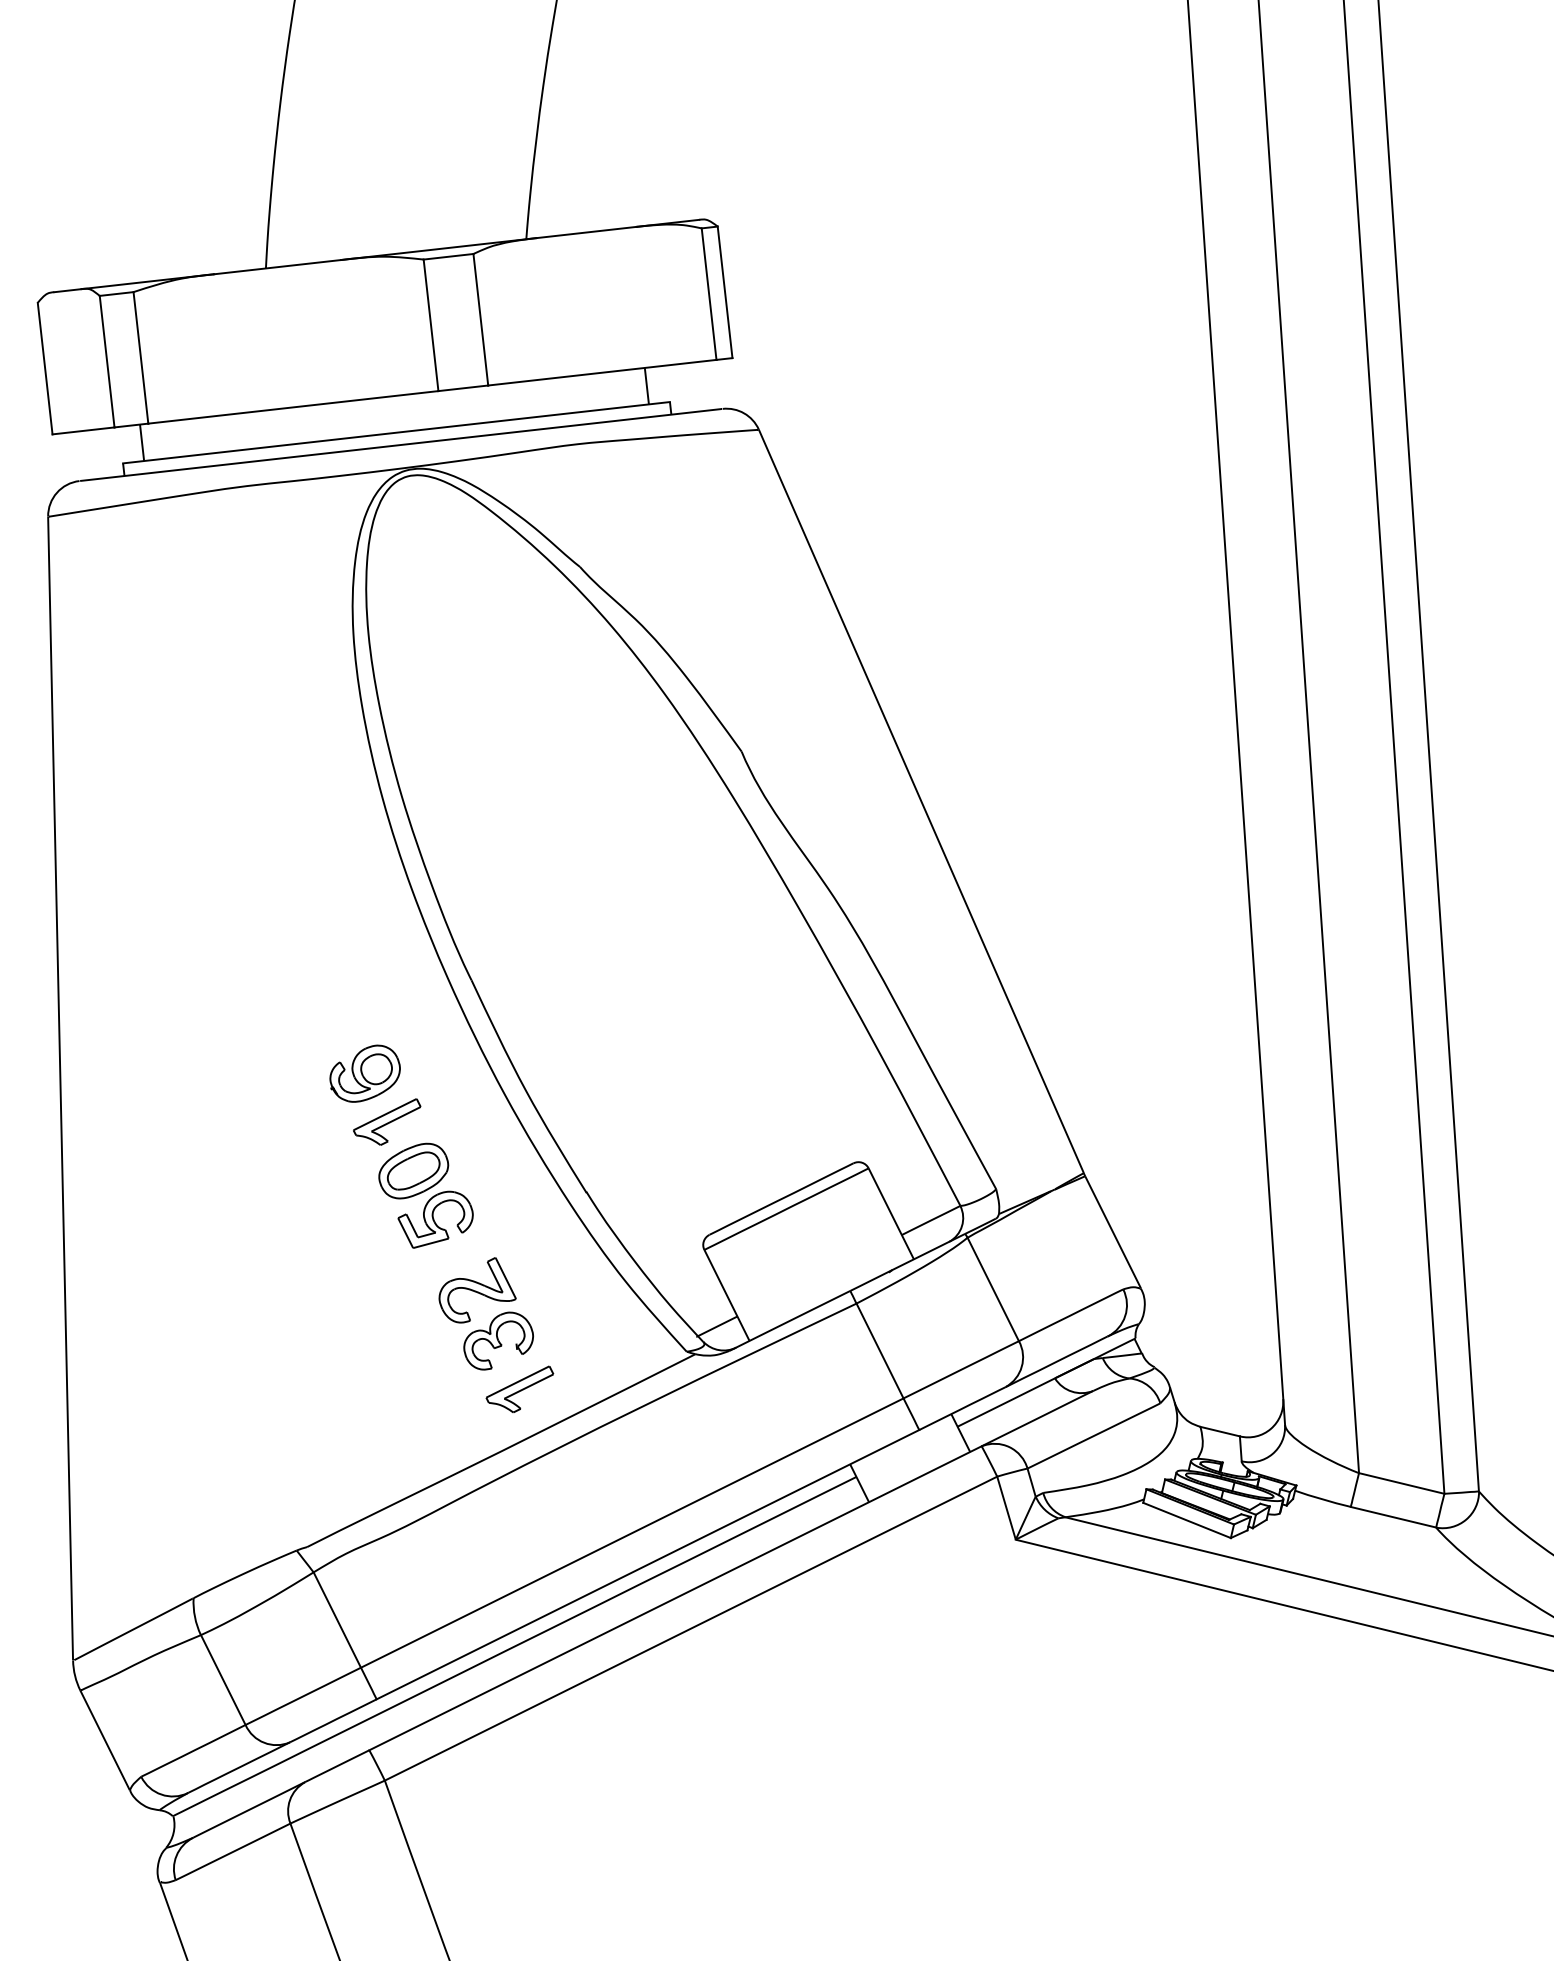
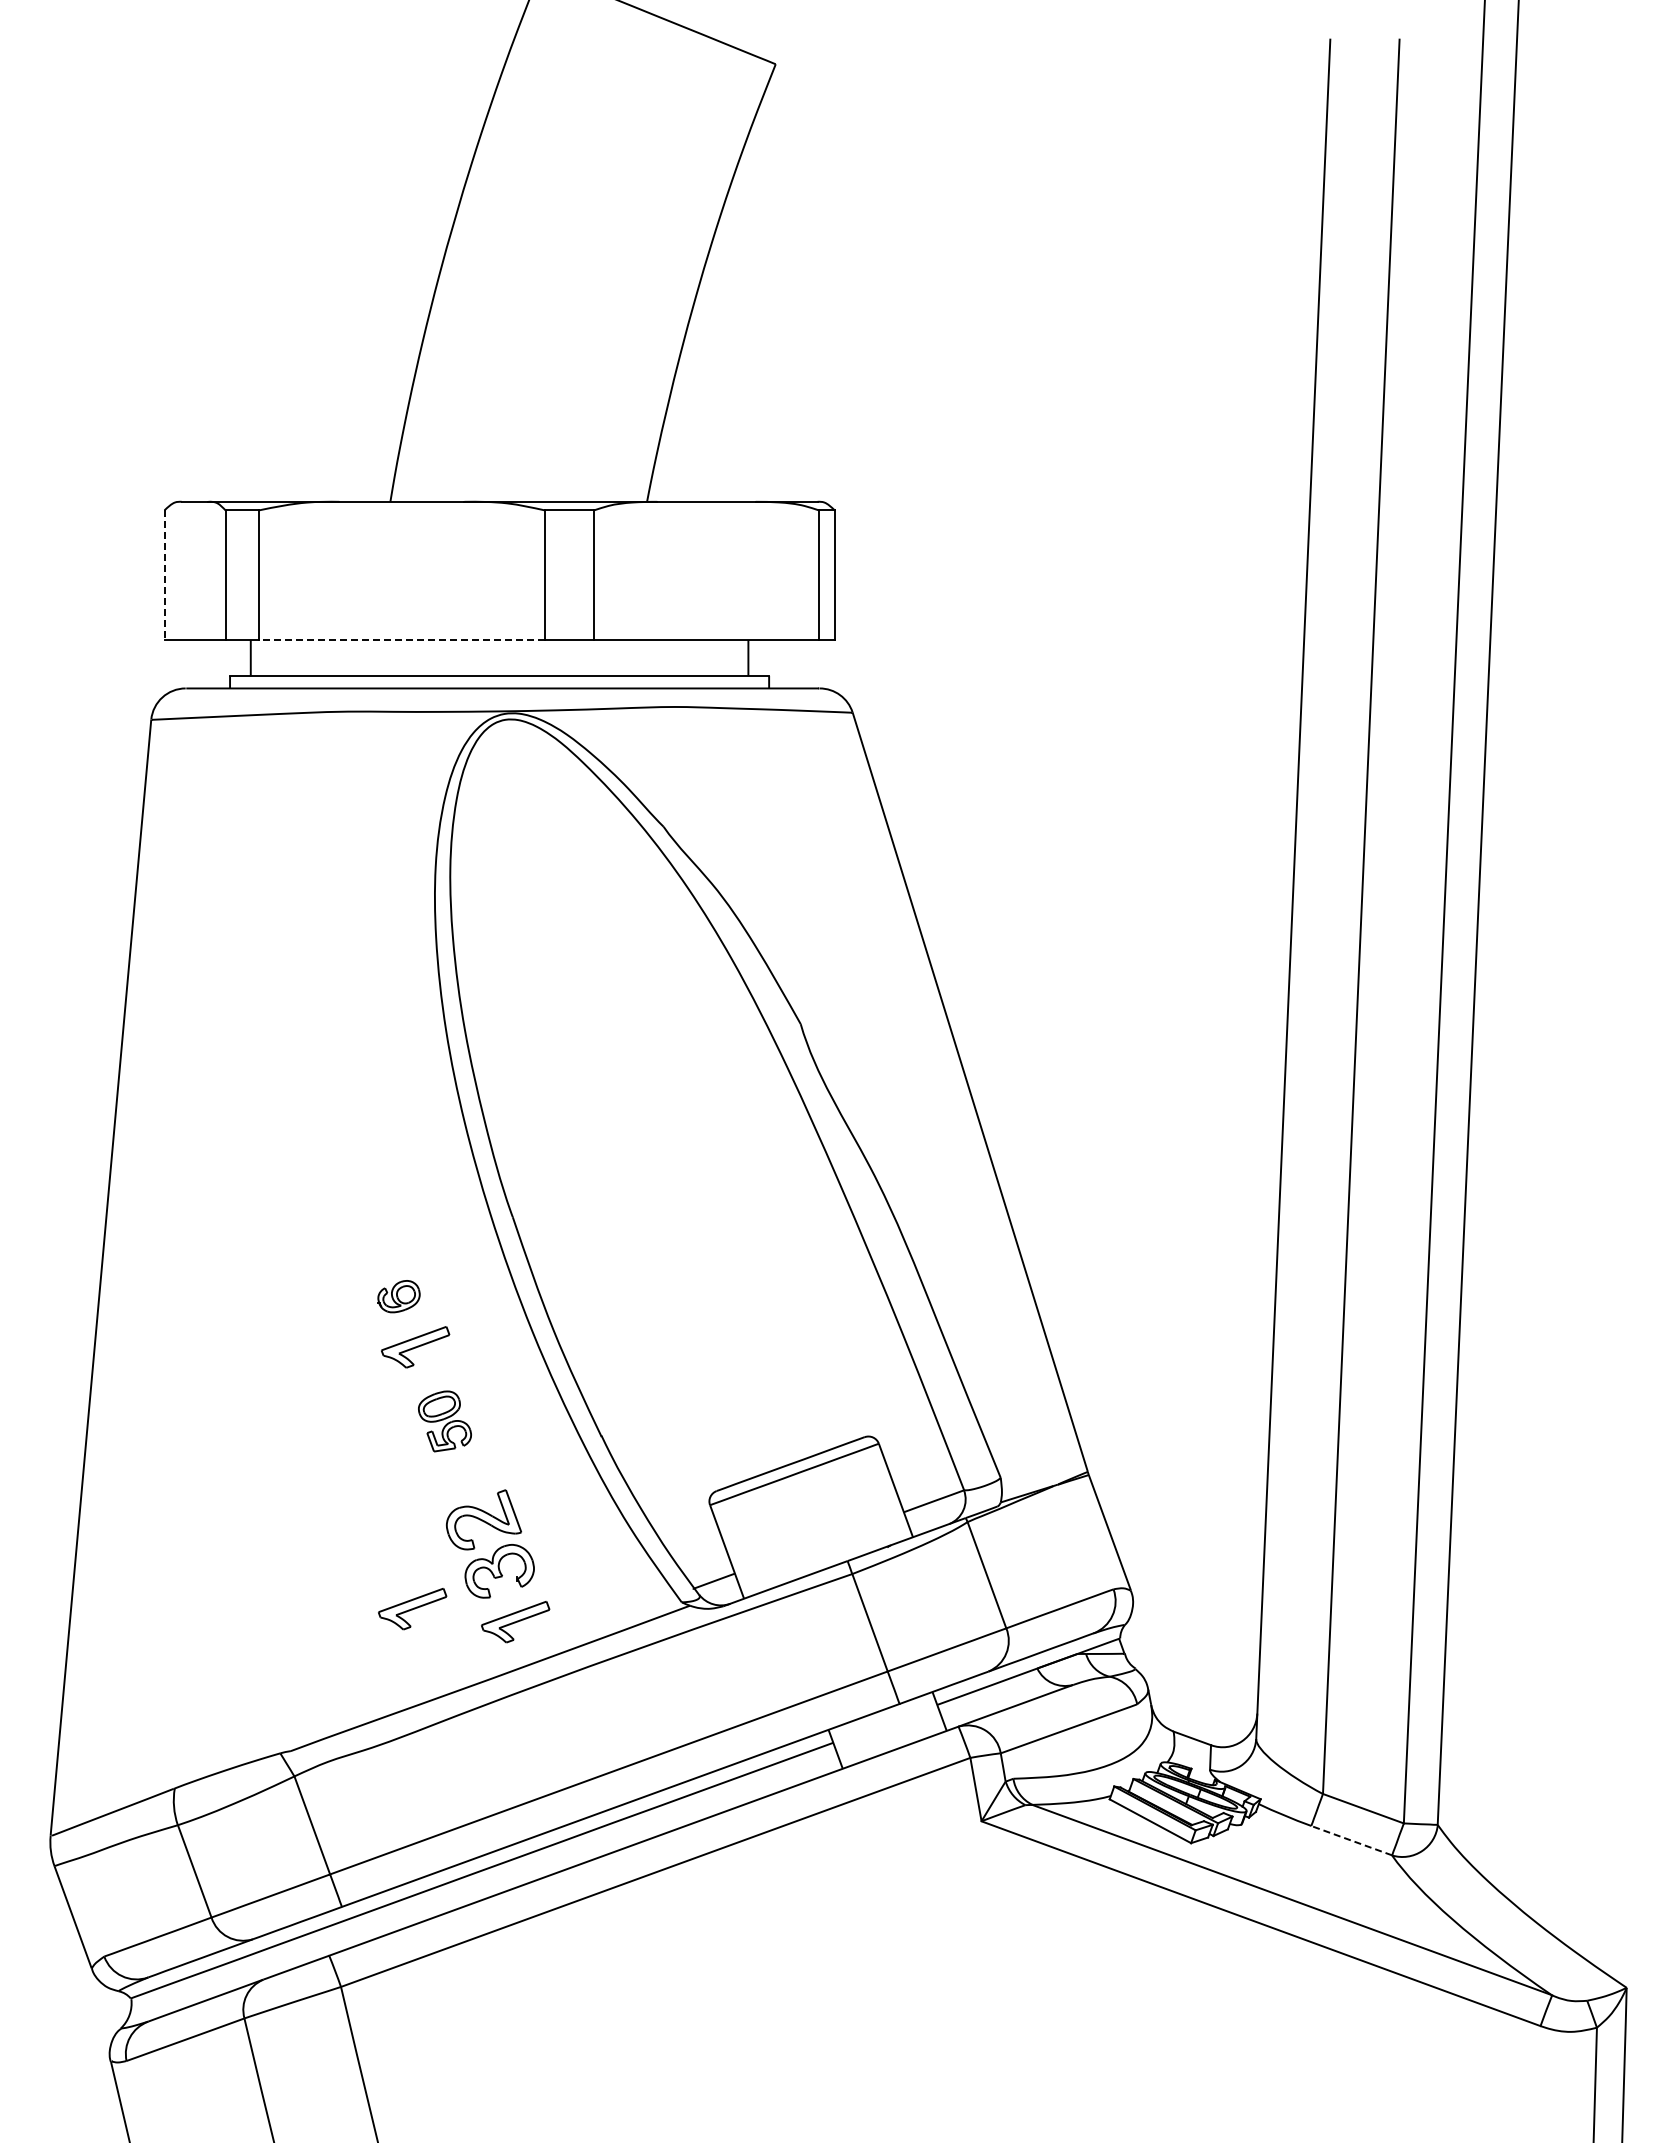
line: (45, 368) -> (164, 575), solid -> dashed
line: (292, 407) -> (401, 640), solid -> dashed
part: (364, 1073) -> (398, 1296), size x0.6
part: (425, 1195) -> (444, 1421), size x0.6
part: (414, 1389) -> (412, 1609), added
line: (1393, 1517) -> (1351, 1840), solid -> dashed

